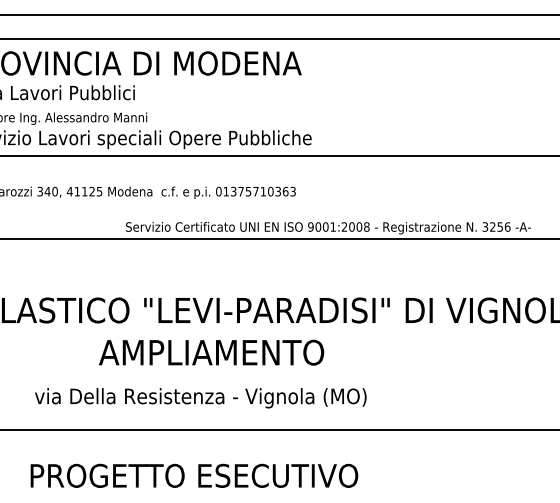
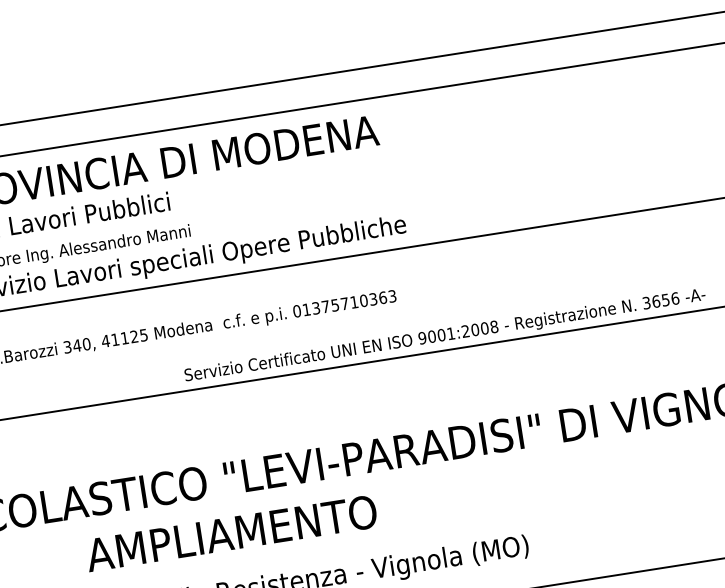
text: (492, 226) -> (655, 300), 3256 -> 3656
text: (211, 352) -> (231, 533), moved

